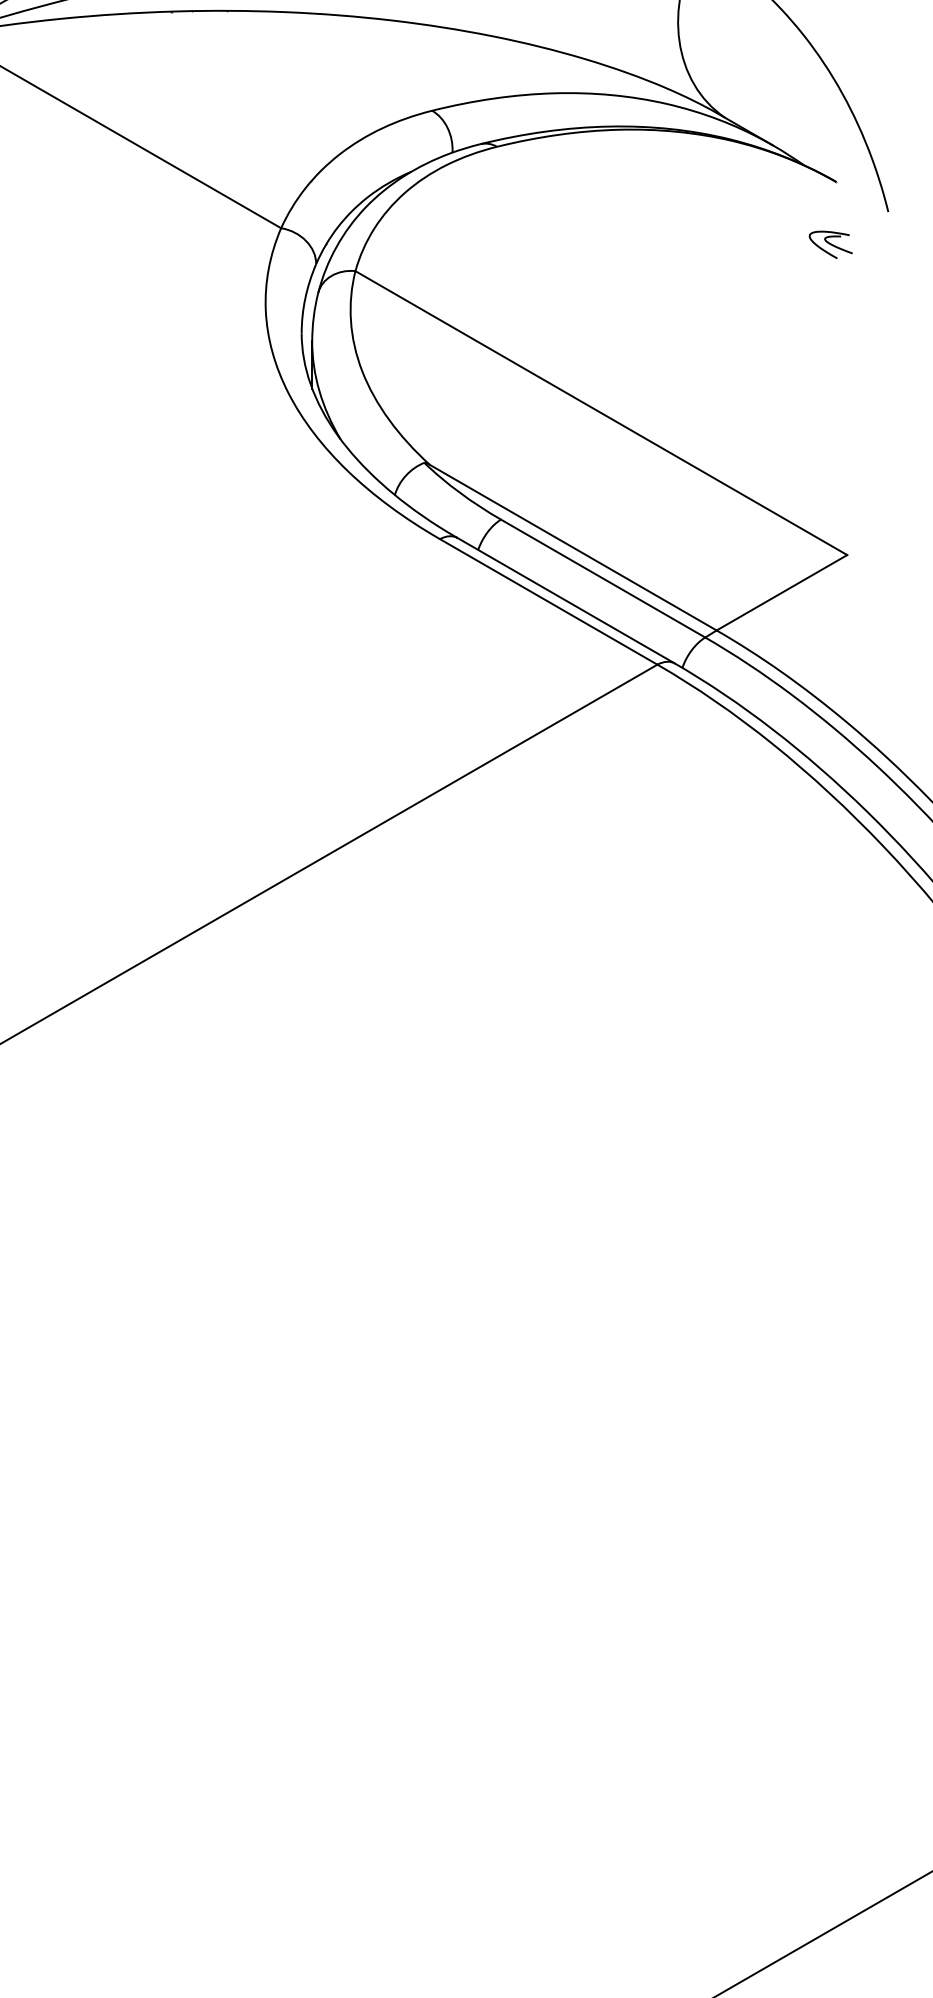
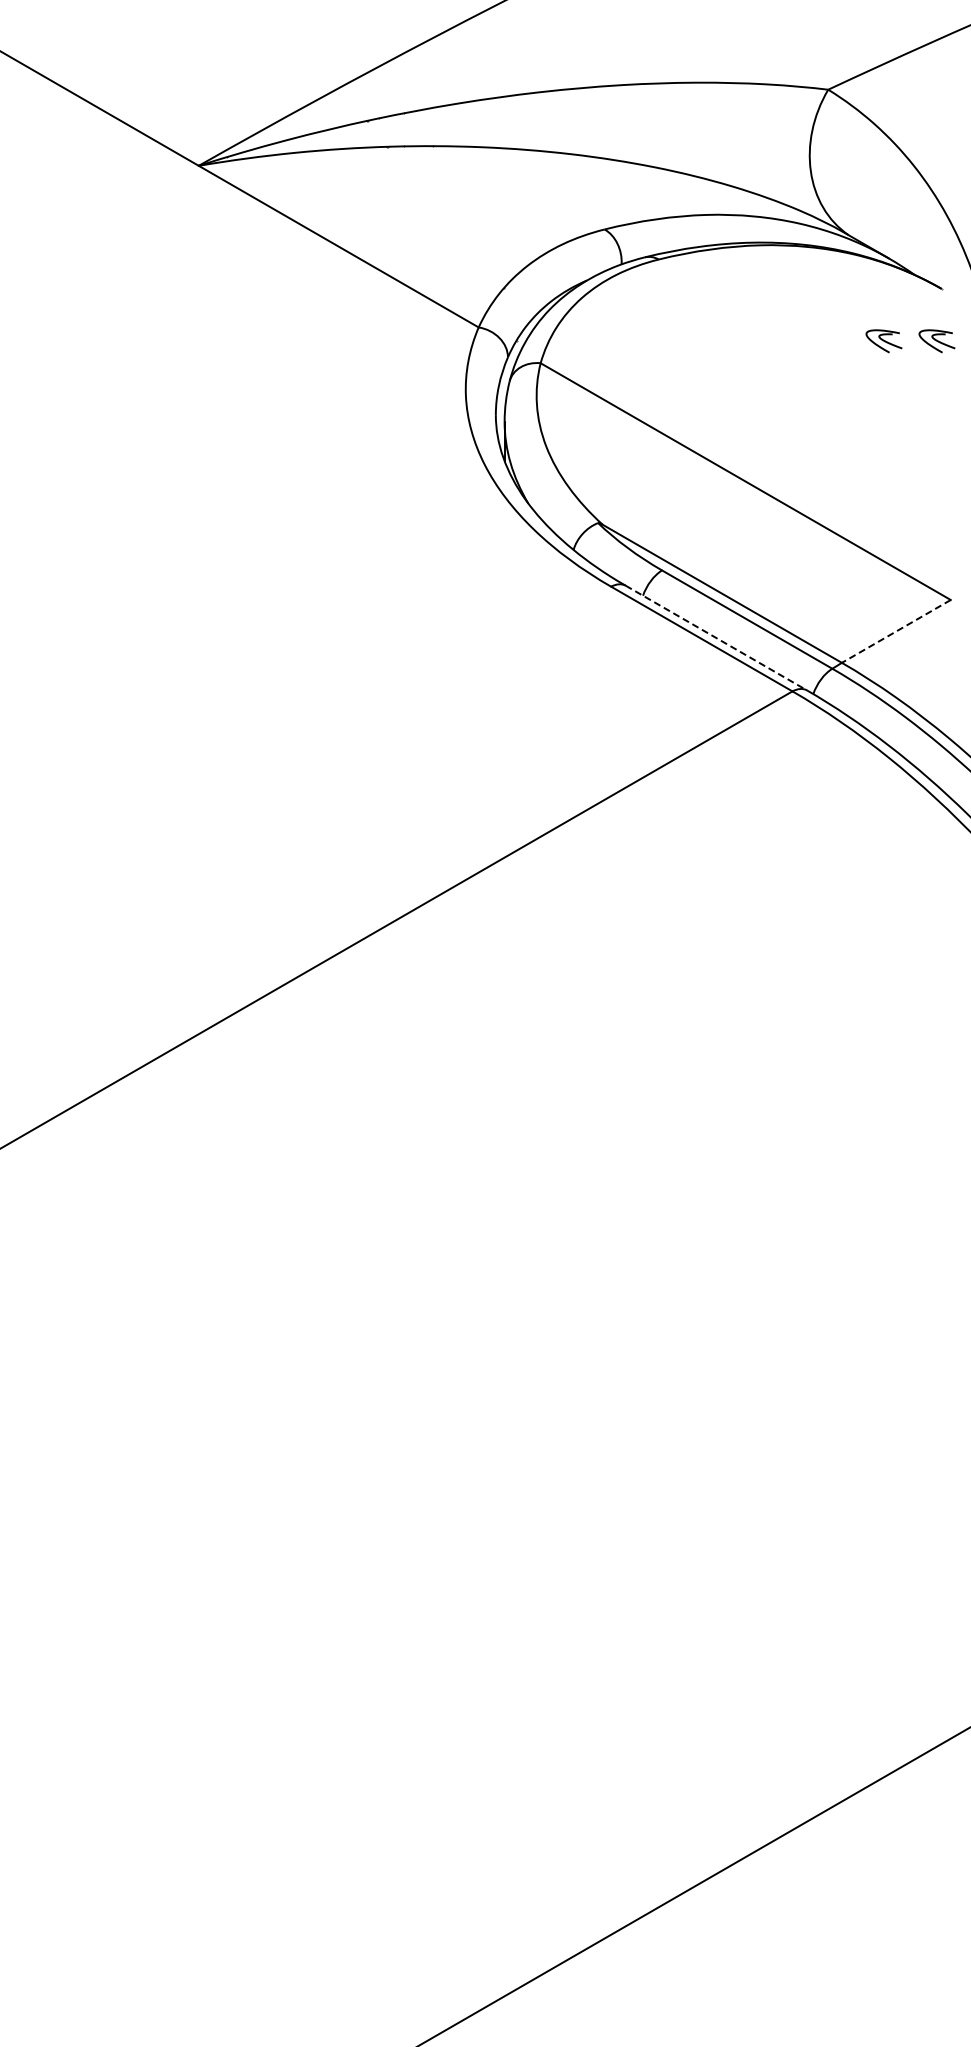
part: (766, 245) -> (883, 341), added
line: (782, 592) -> (896, 631), solid -> dashed
line: (566, 601) -> (716, 638), solid -> dashed

